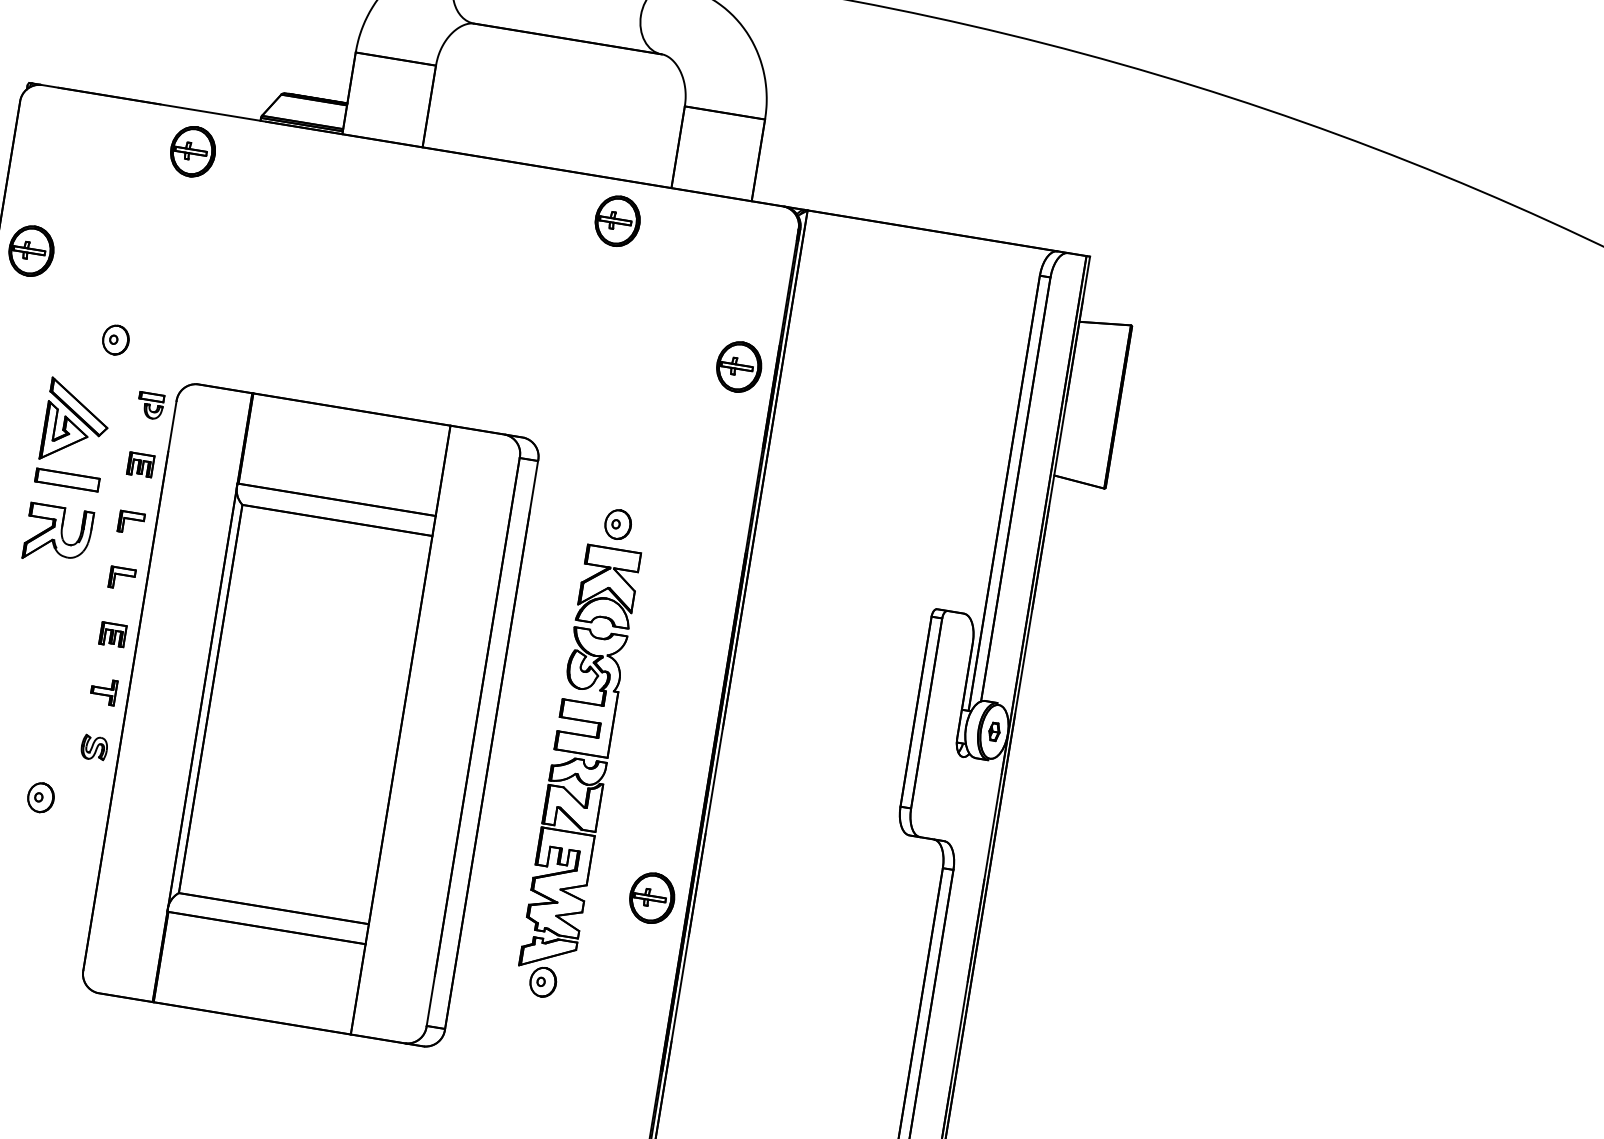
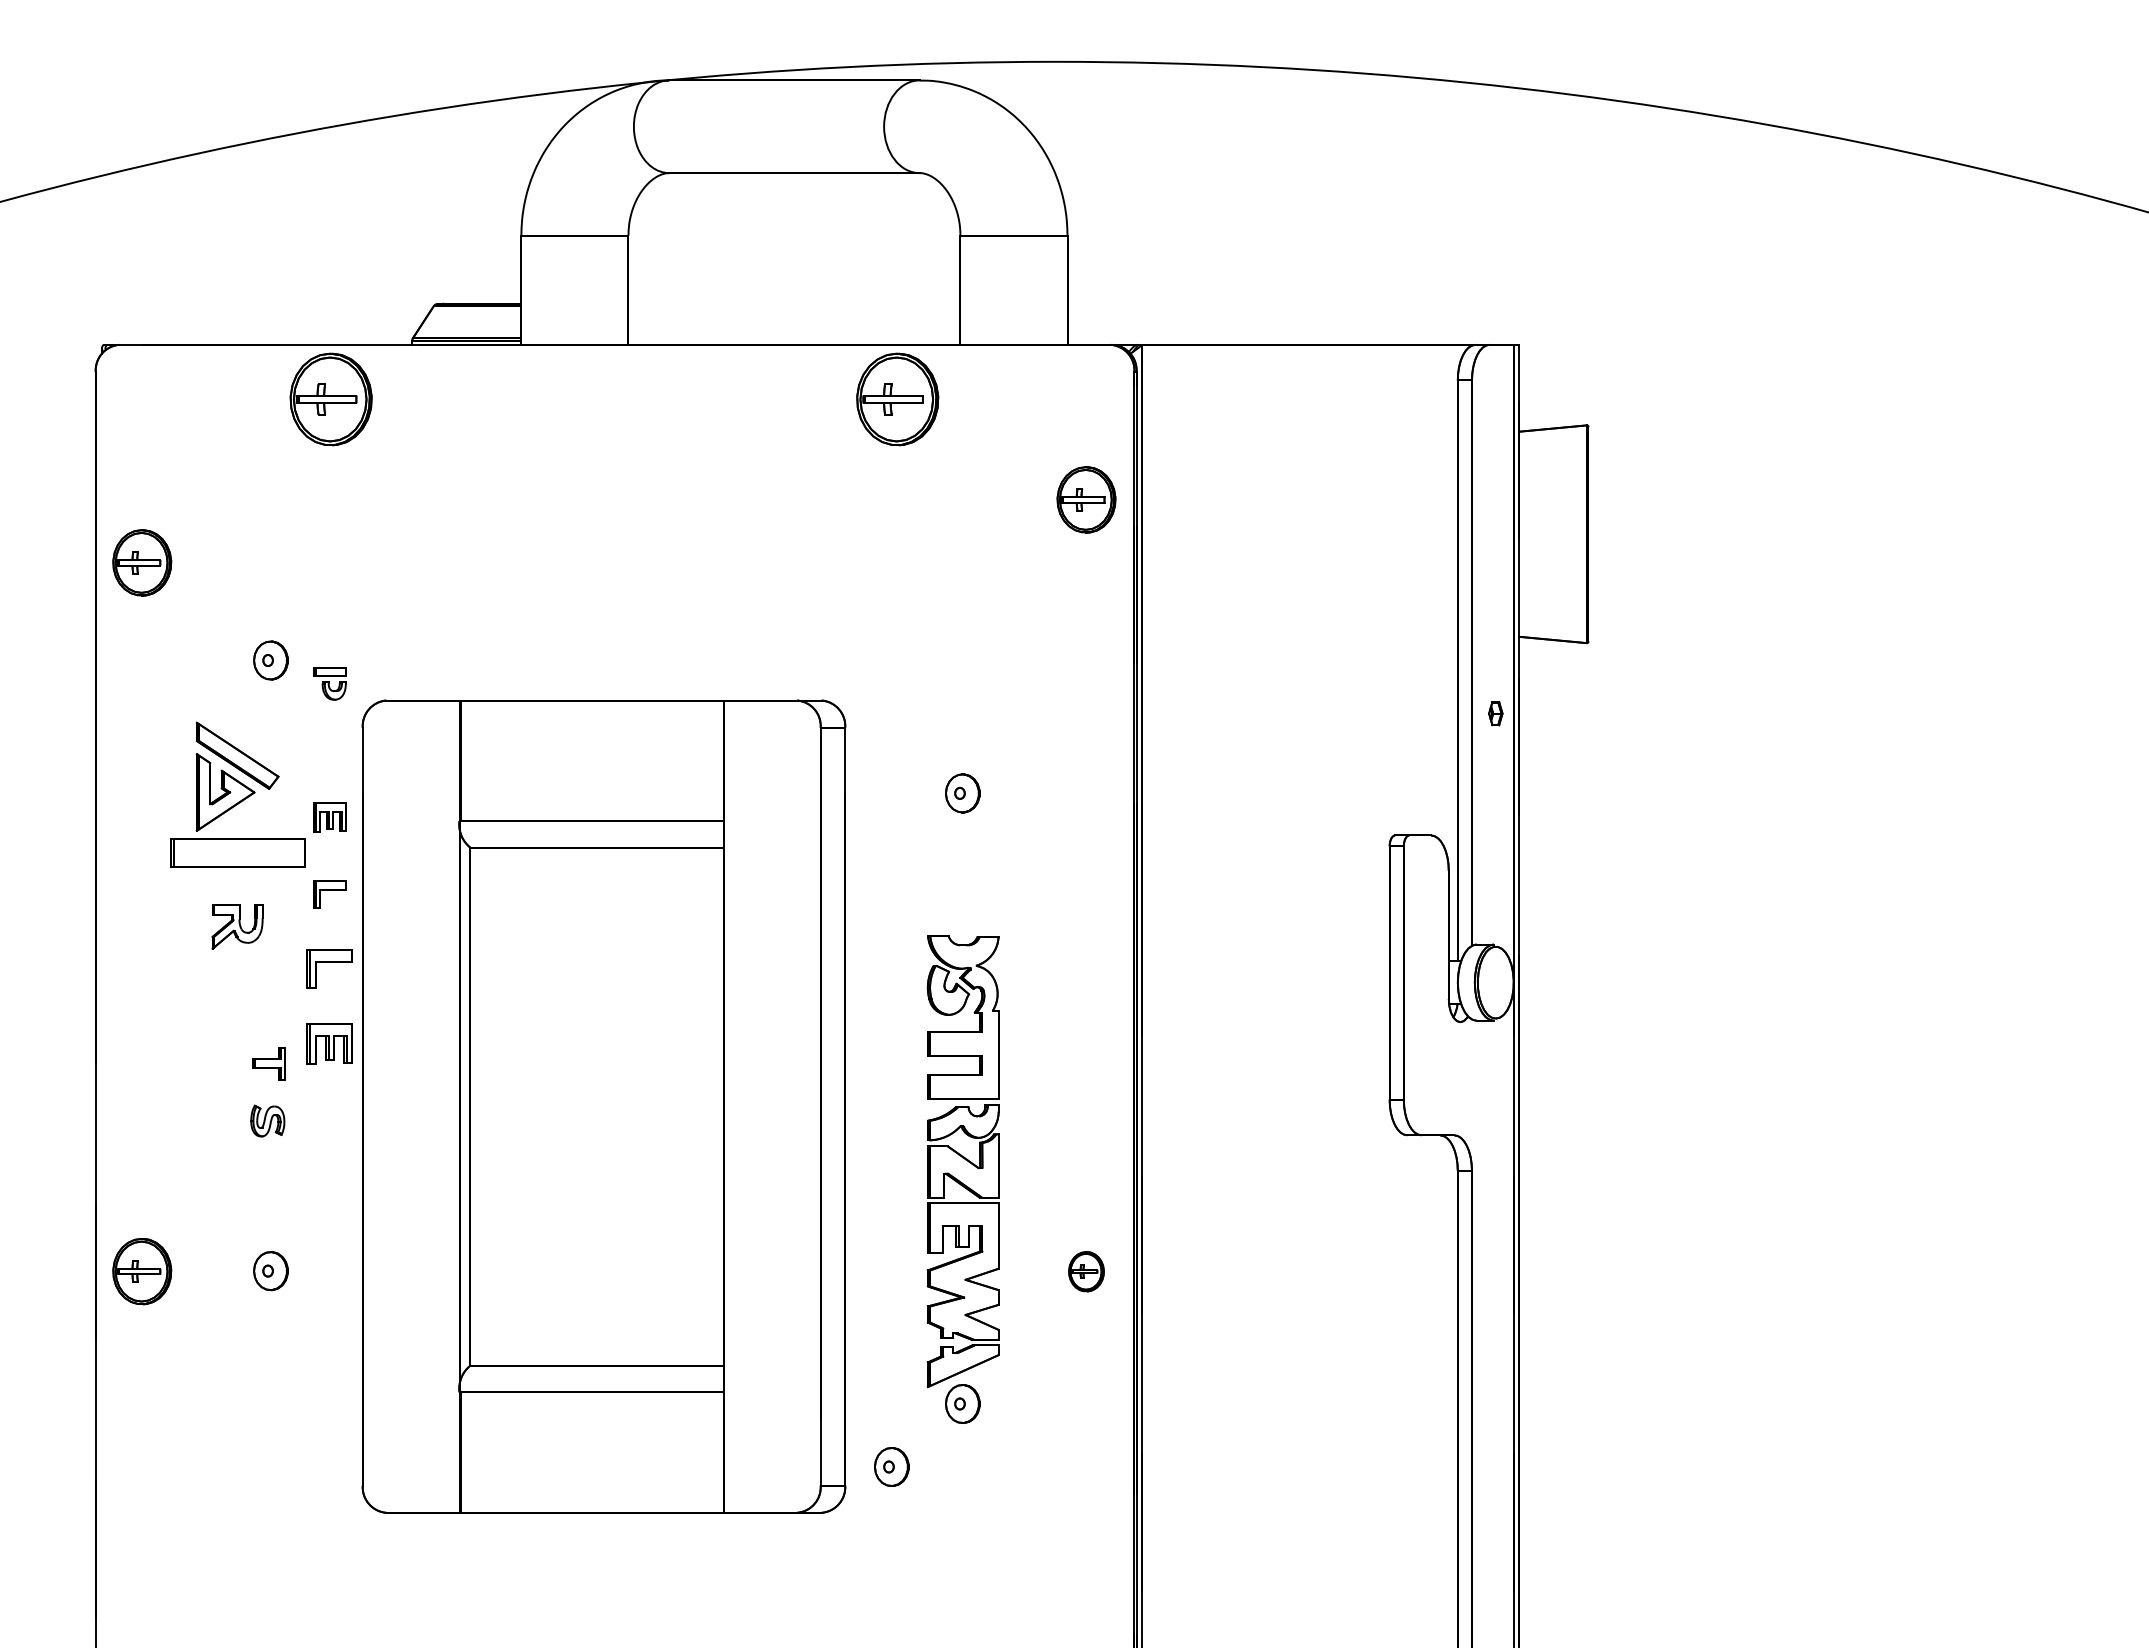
part: (192, 151) -> (330, 398), size x1.4
part: (617, 220) -> (897, 398), size x1.4
part: (739, 366) -> (1086, 499), moved
part: (150, 405) -> (329, 683), moved
part: (67, 479) -> (237, 852), size x1.6
part: (58, 535) -> (237, 926), size x0.6
part: (121, 578) -> (329, 969), size x1.4
part: (607, 586) -> (962, 875), removed
part: (112, 635) -> (329, 1044), size x1.4
part: (103, 691) -> (268, 1063), moved
part: (994, 731) -> (1495, 713), moved
part: (94, 747) -> (267, 1120), moved
part: (652, 898) -> (1086, 1271), size x0.6
part: (482, 1020) -> (891, 1466), added

